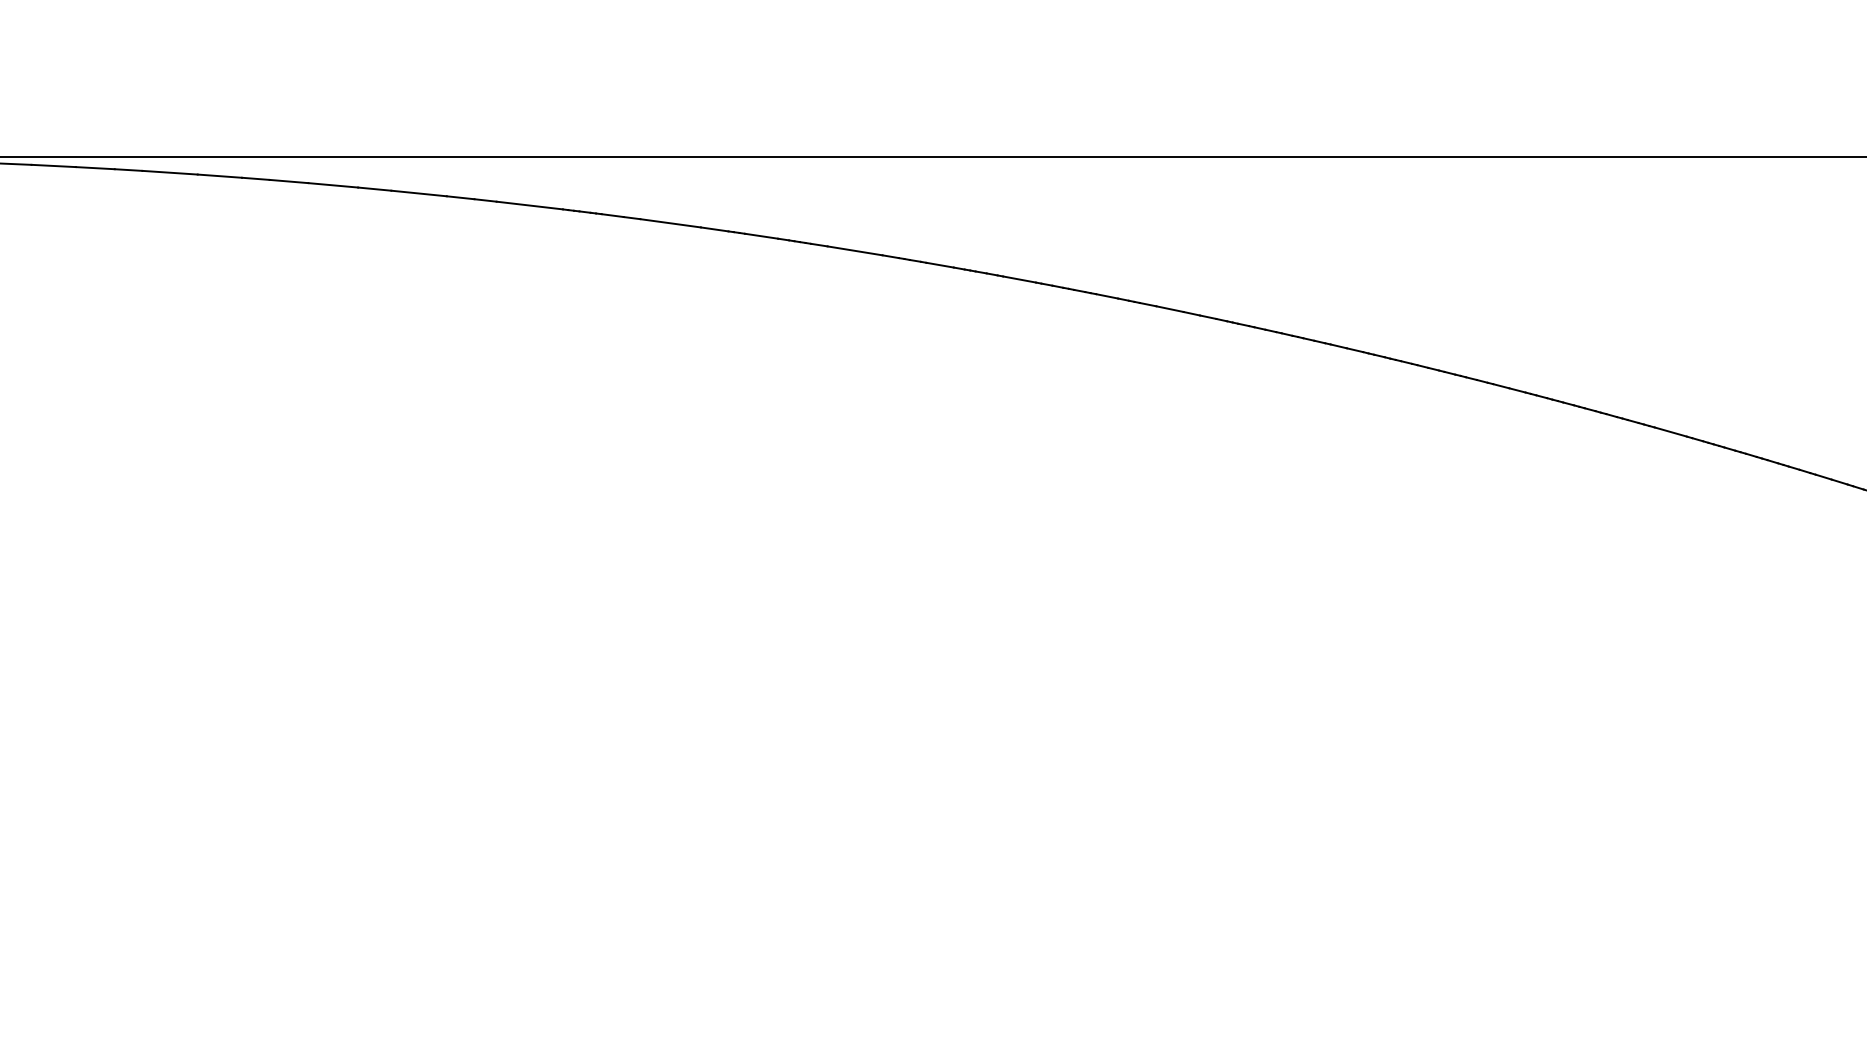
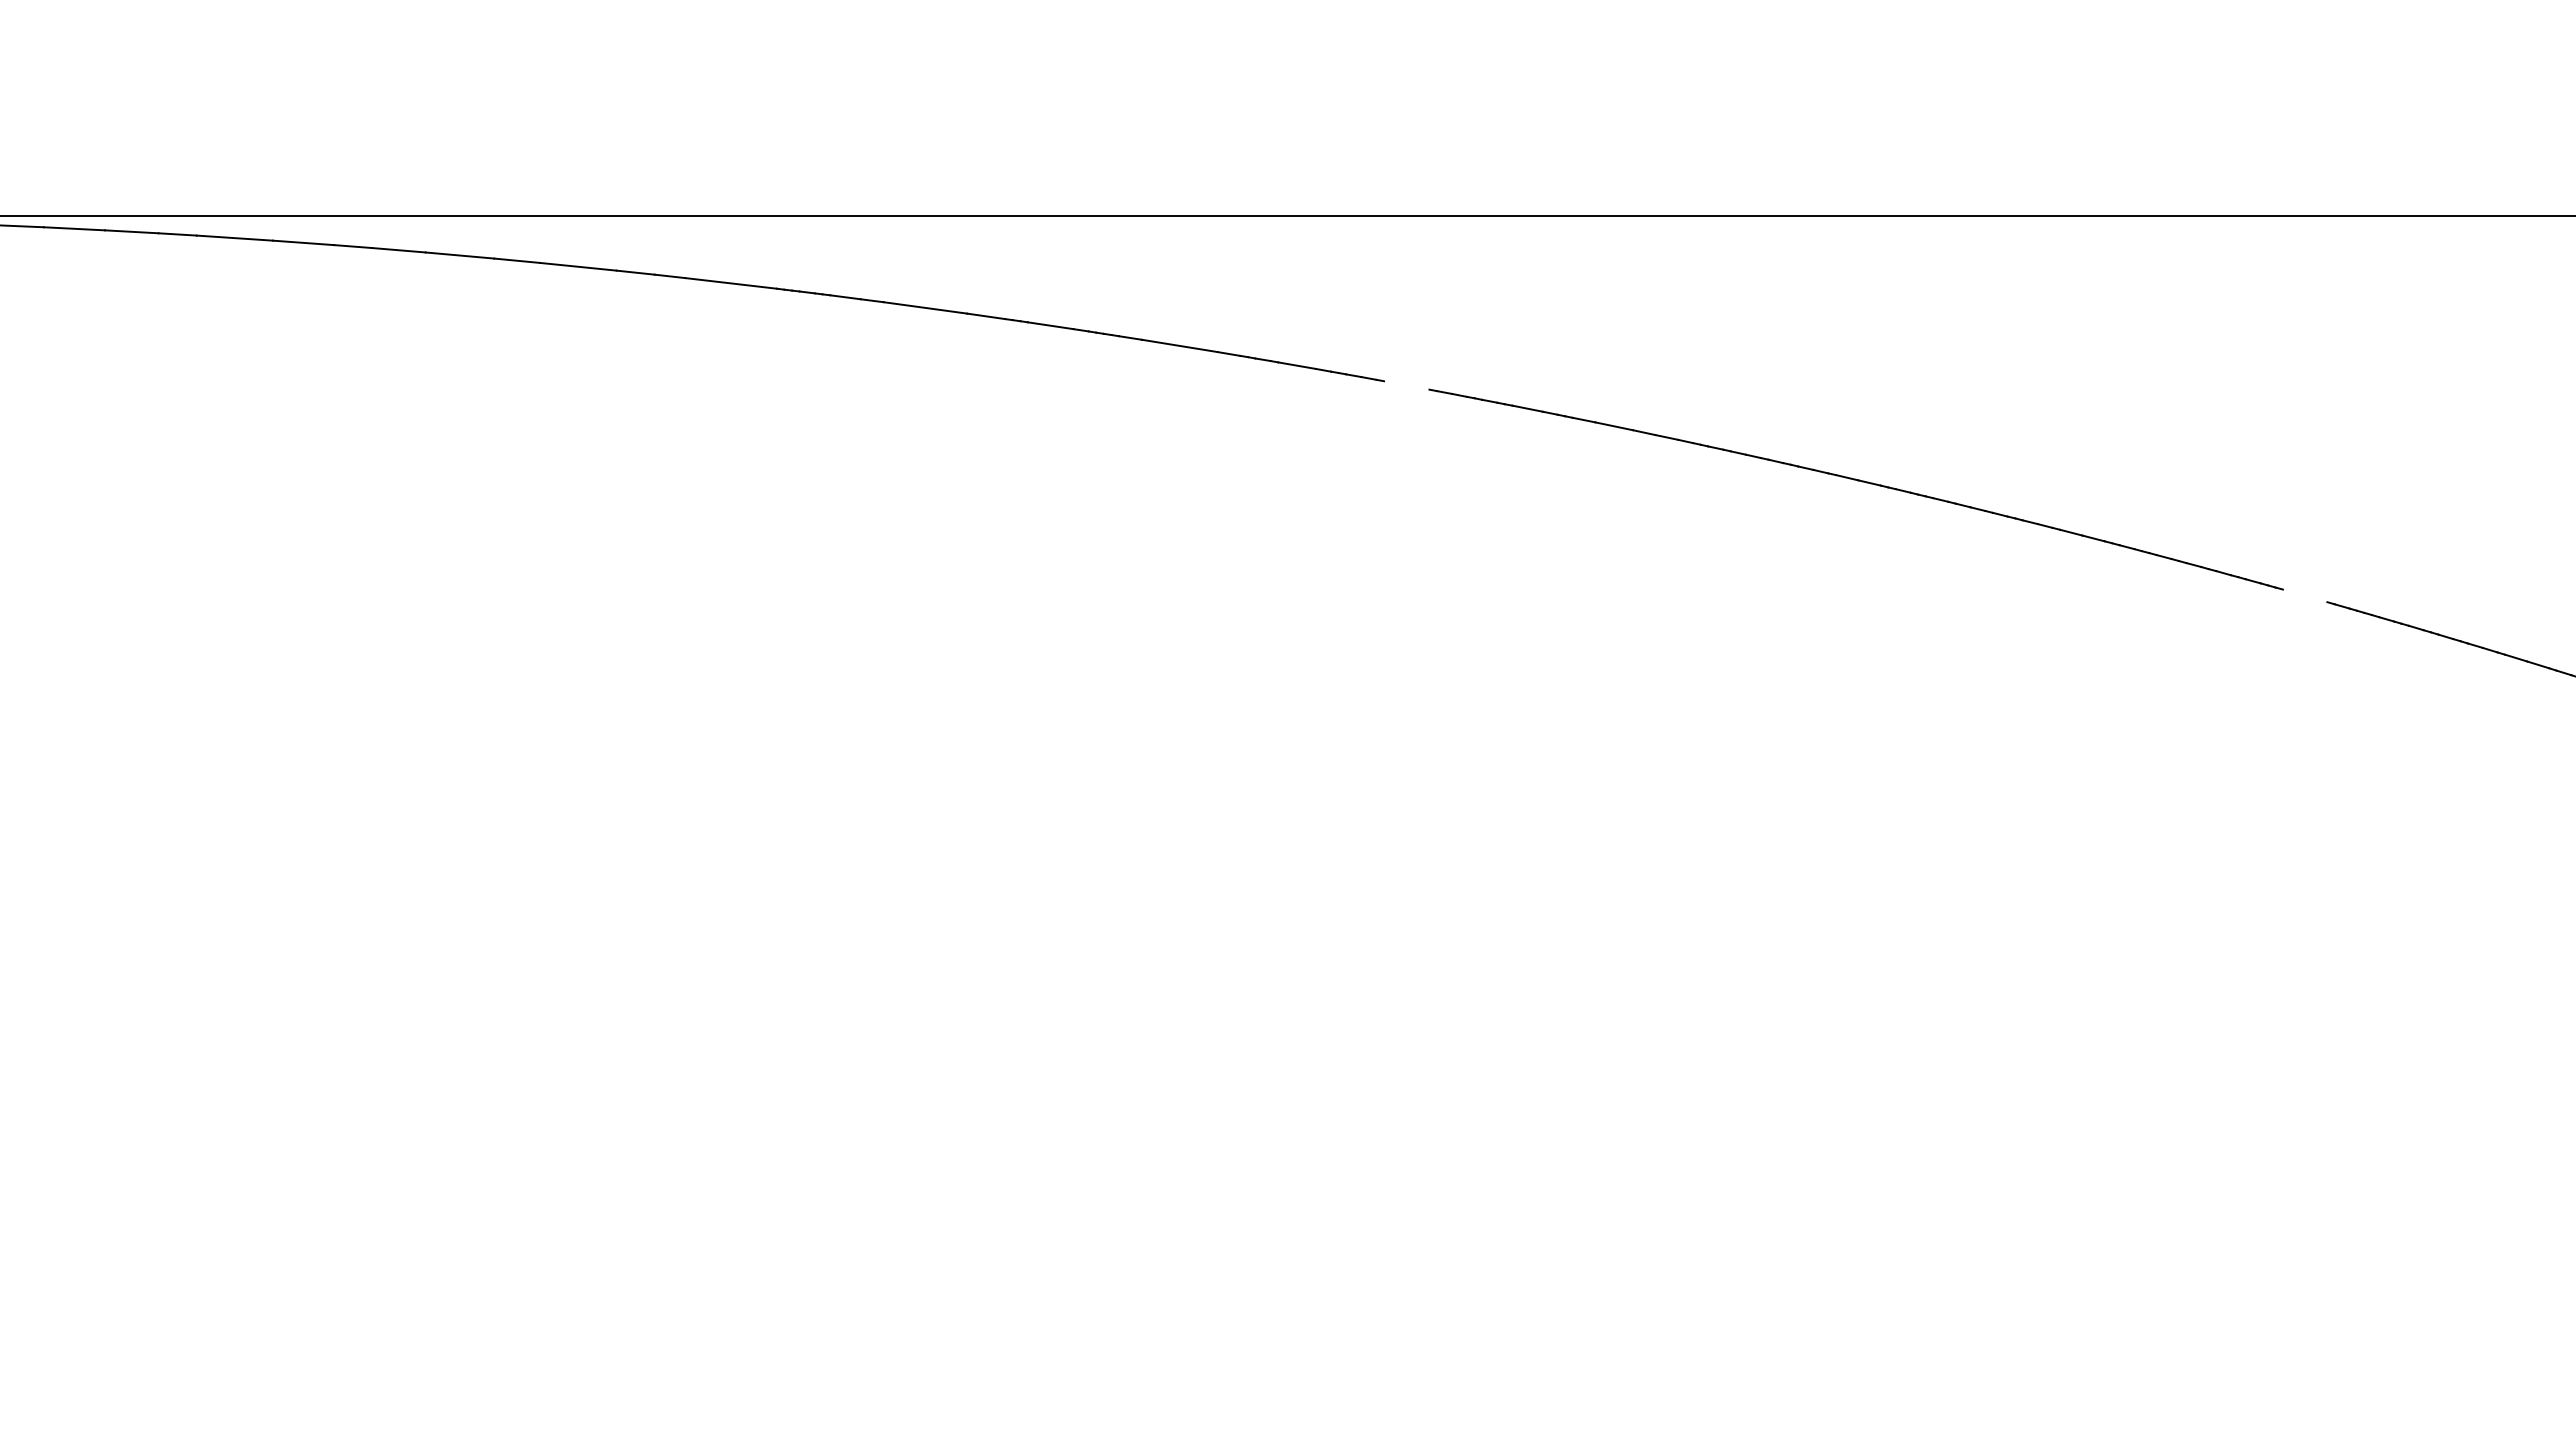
line: (1019, 279) -> (1406, 385), removed
line: (1670, 431) -> (2304, 595), removed

